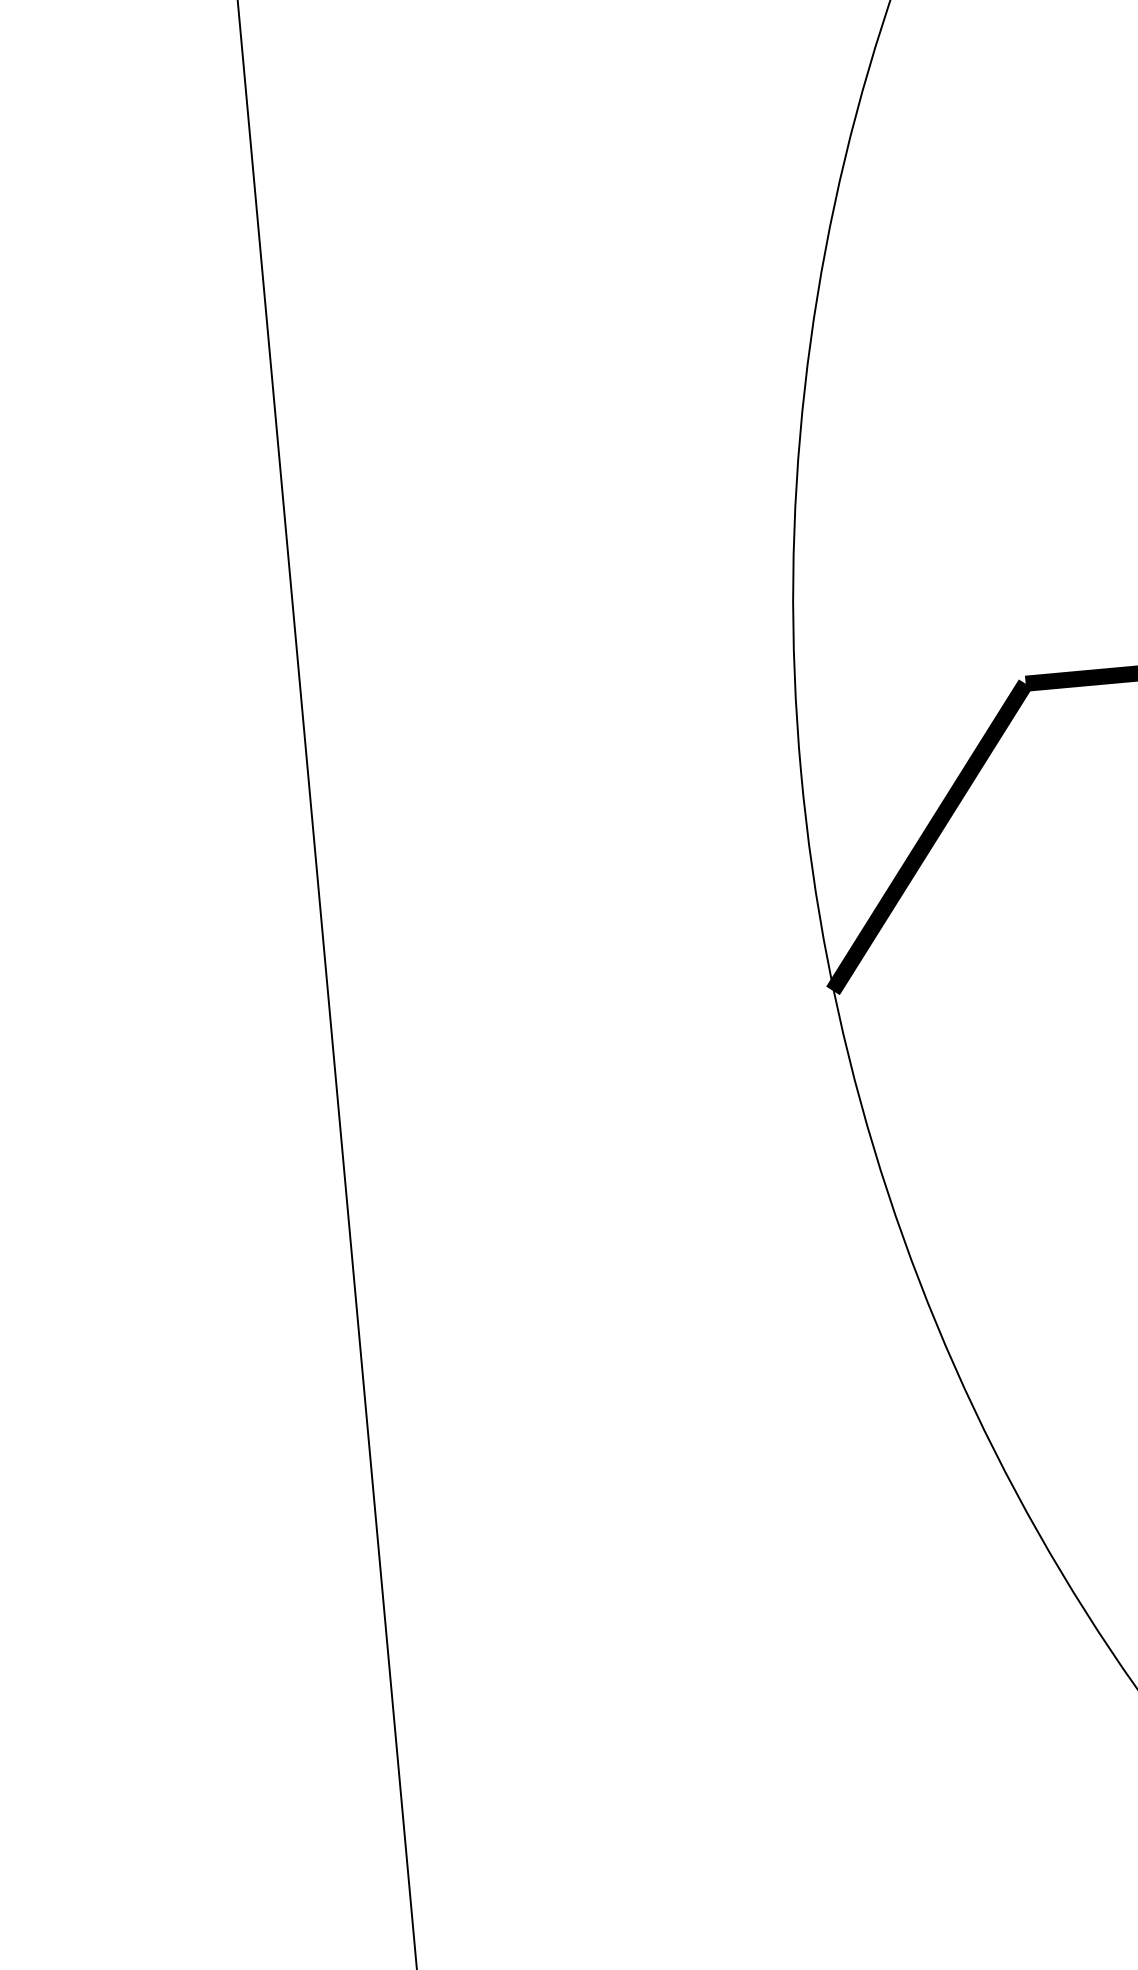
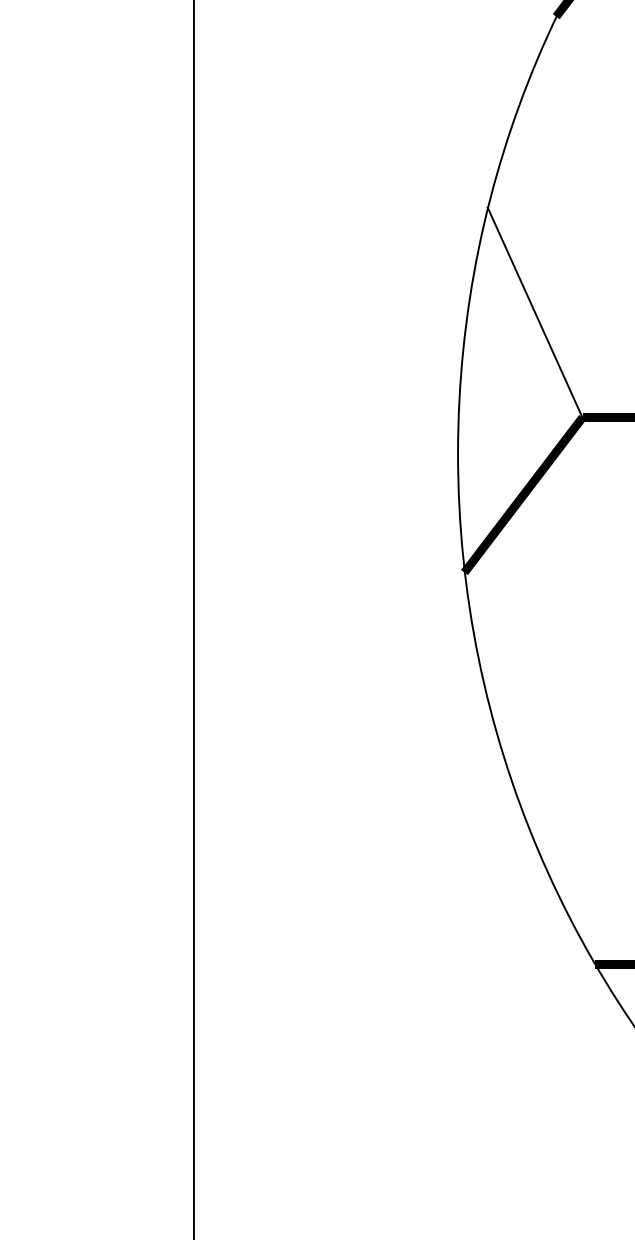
line: (918, 496) -> (534, 312), added

